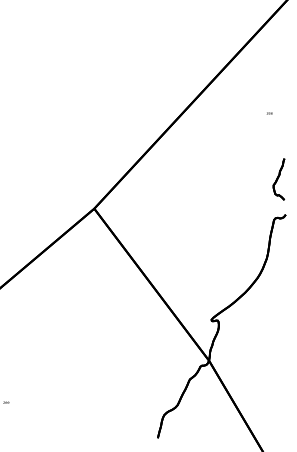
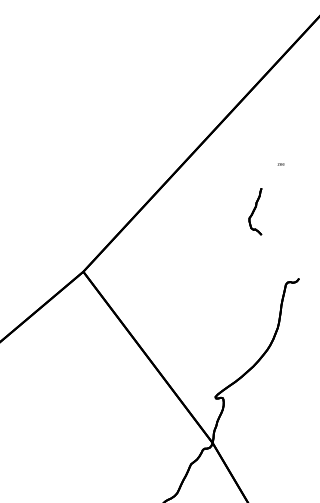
part: (278, 179) -> (254, 211), moved

